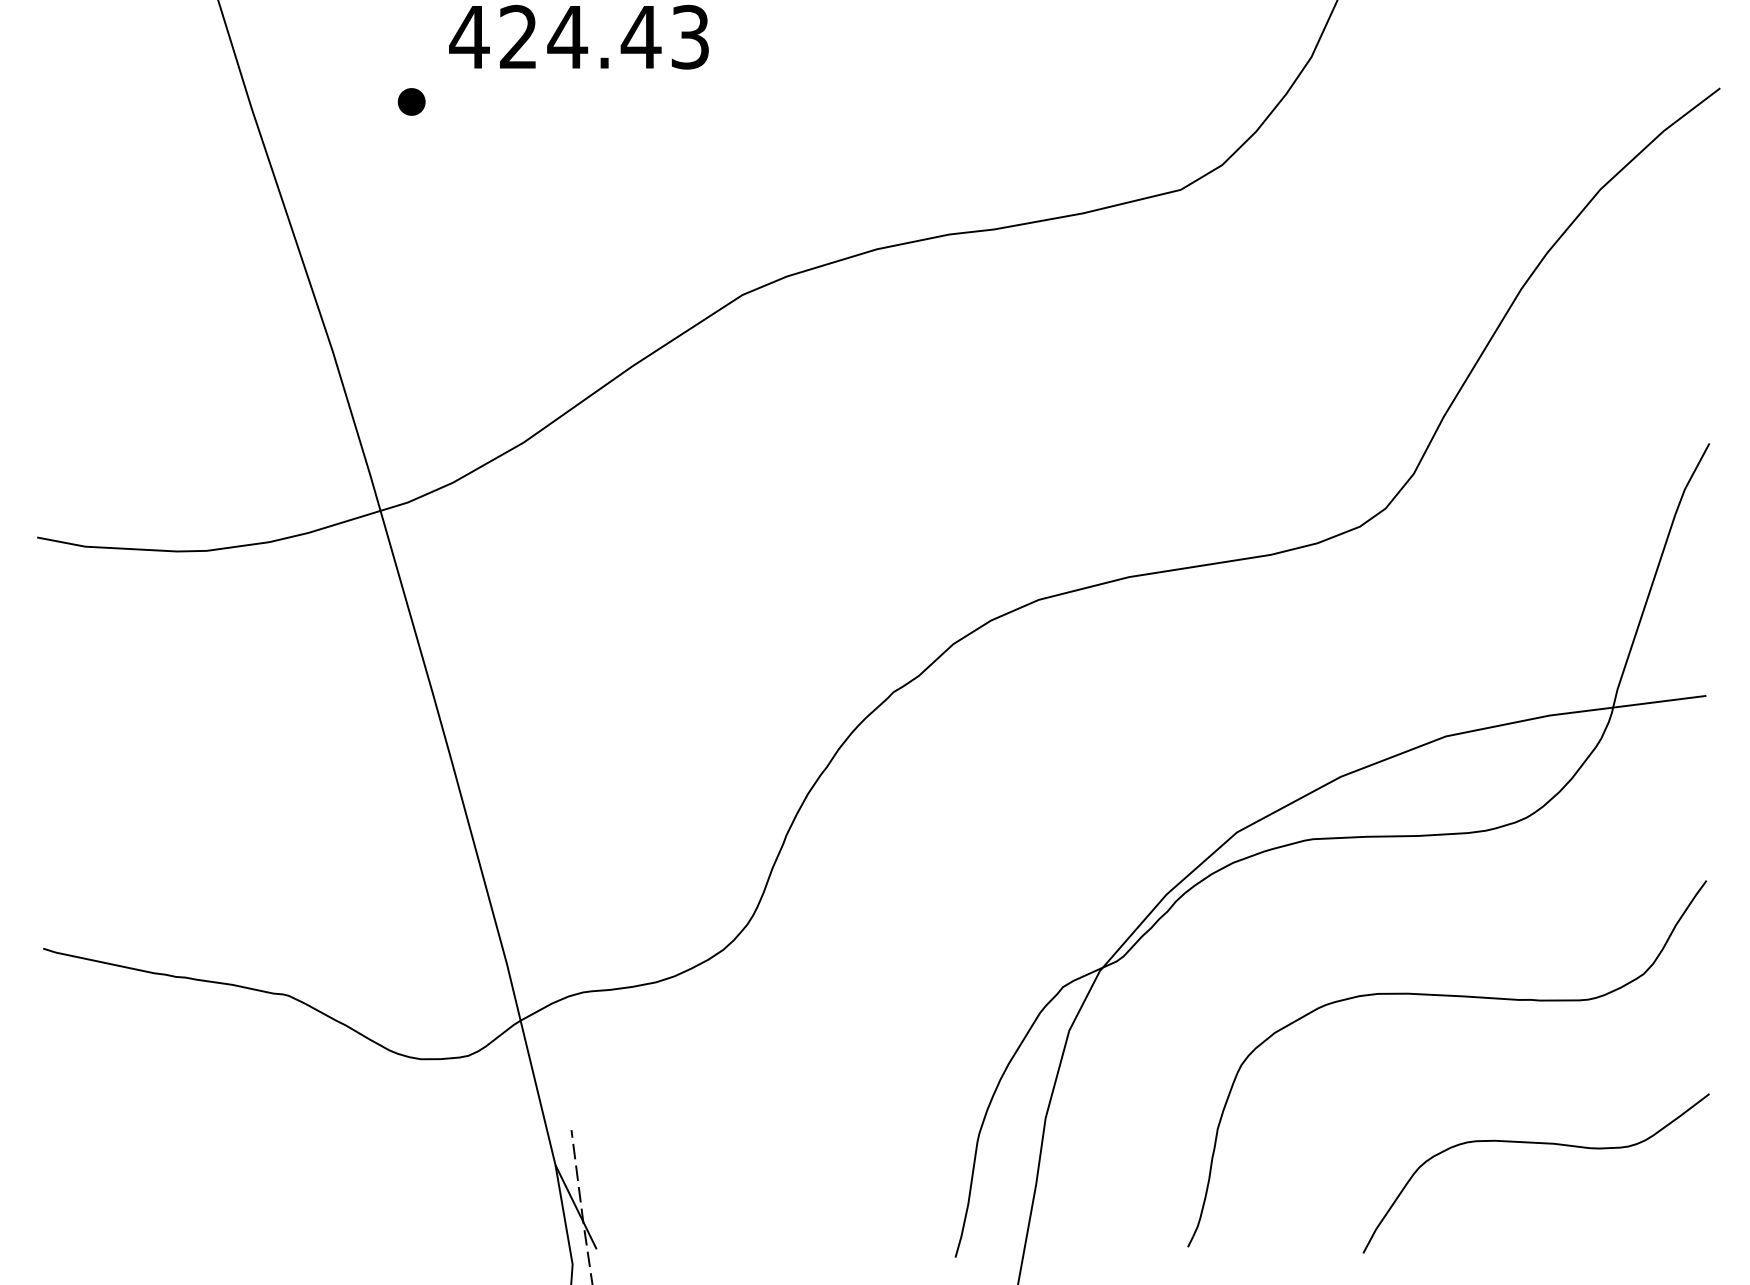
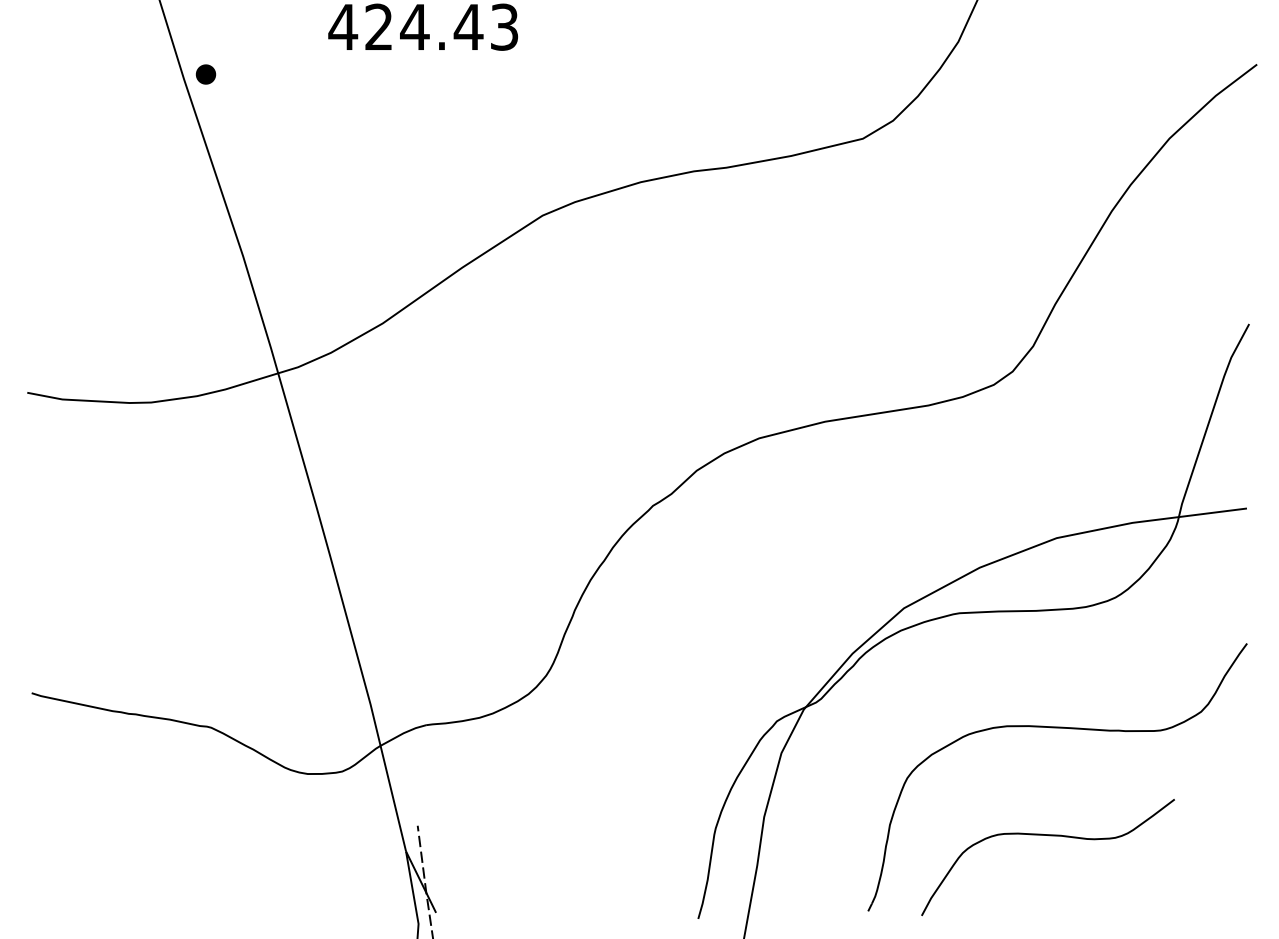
part: (411, 101) -> (205, 74), moved
curve: (1542, 1144) -> (1052, 836), moved

